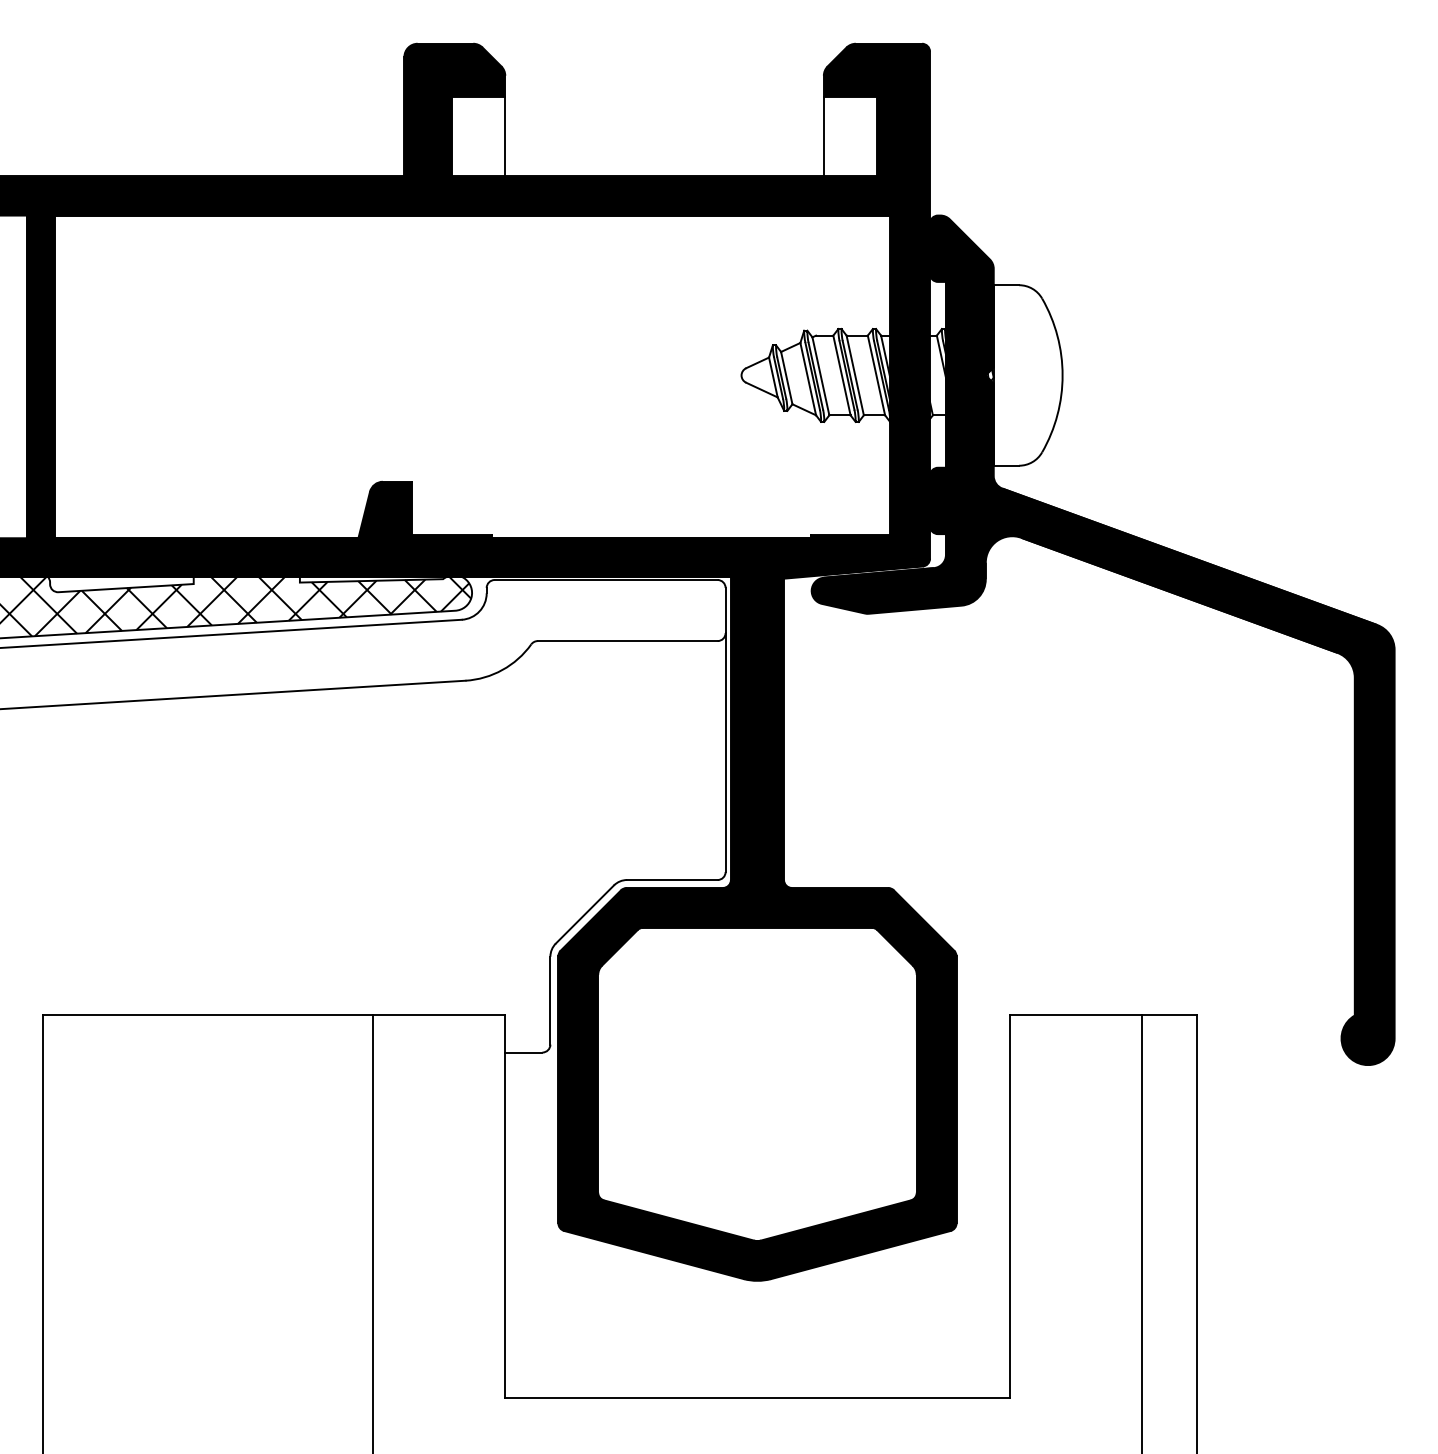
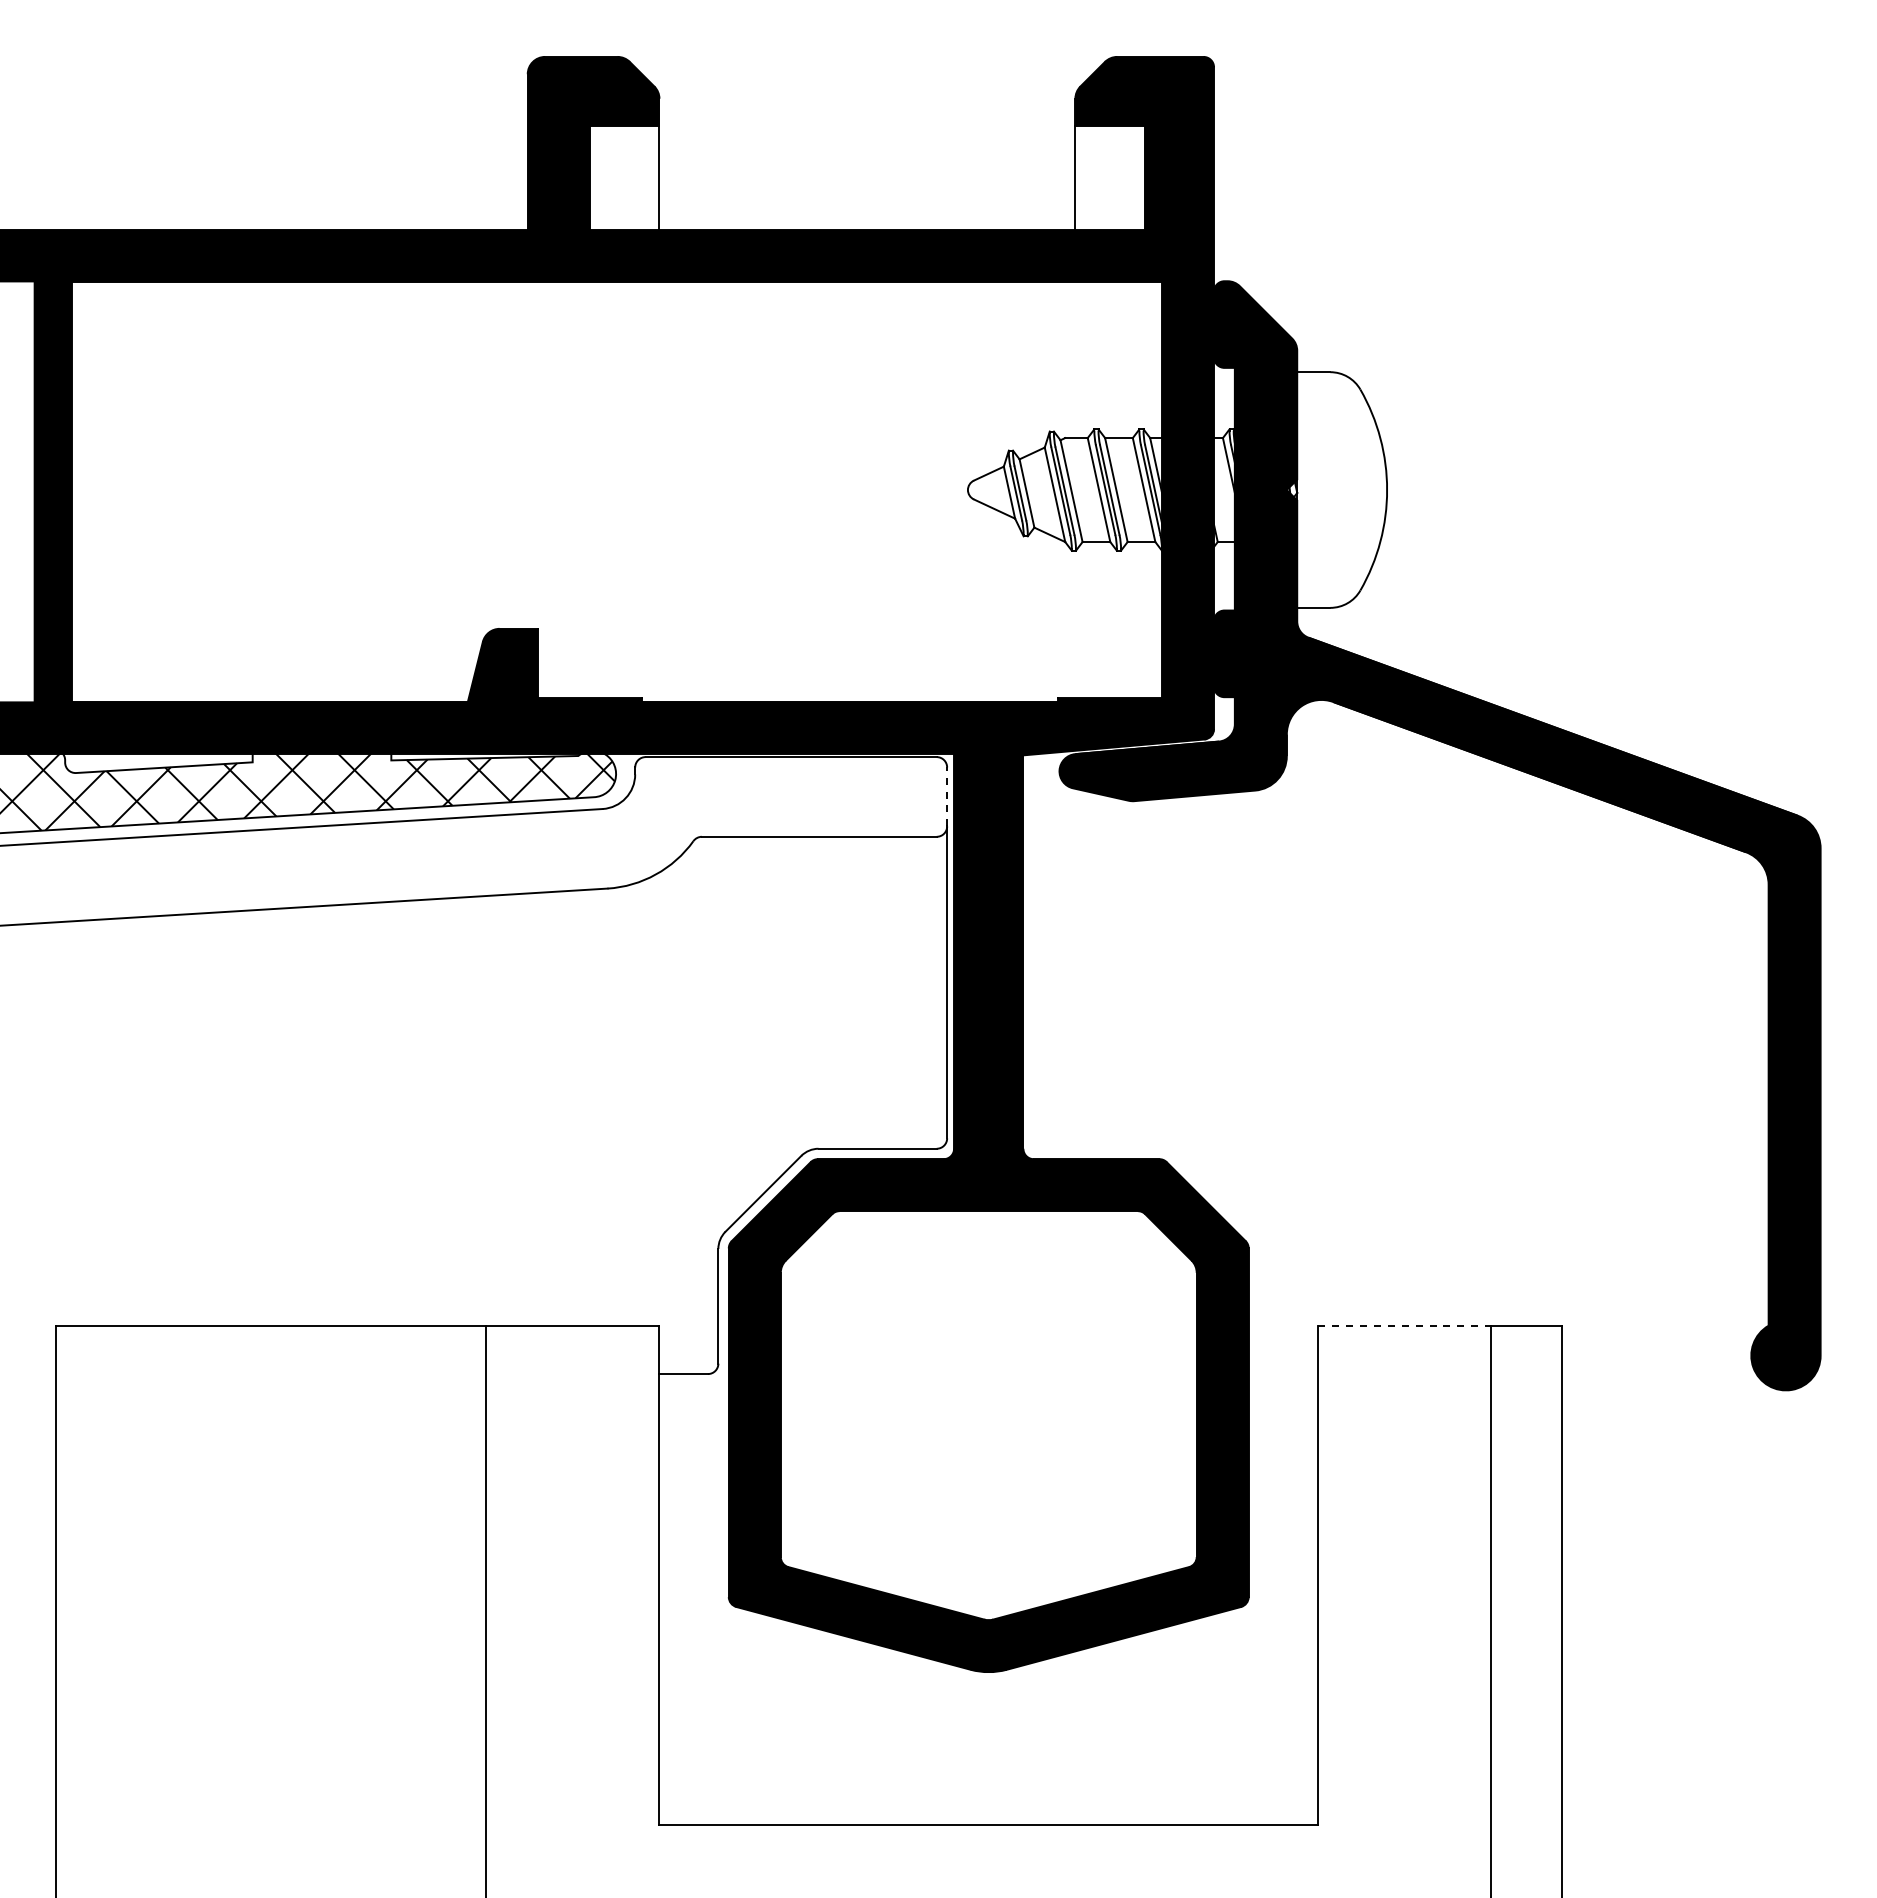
line: (725, 610) -> (947, 796), solid -> dashed
line: (1075, 1015) -> (1404, 1325), solid -> dashed

